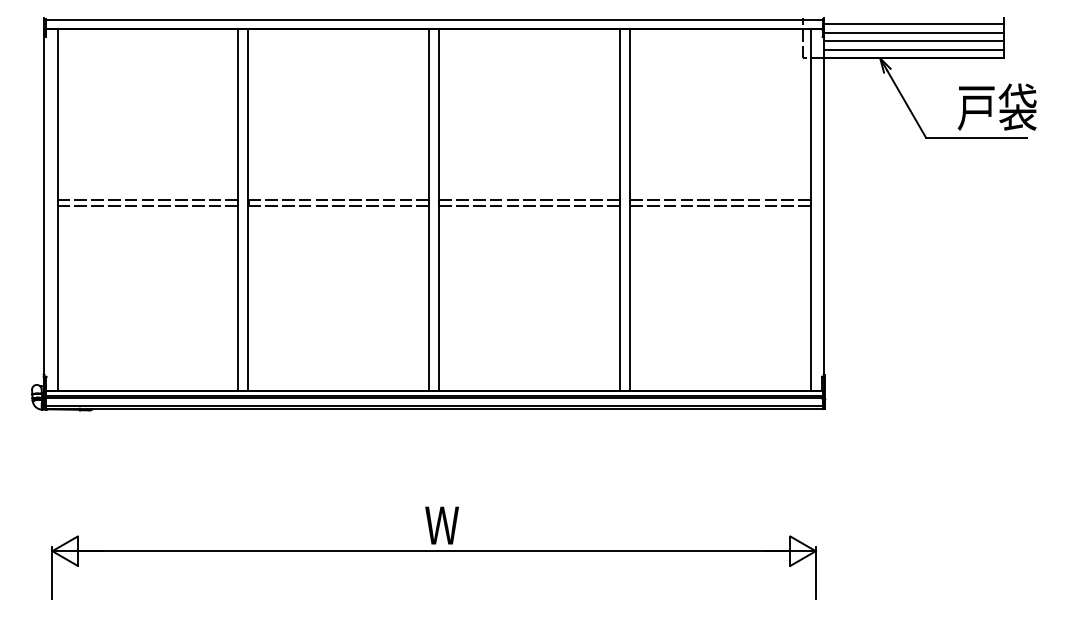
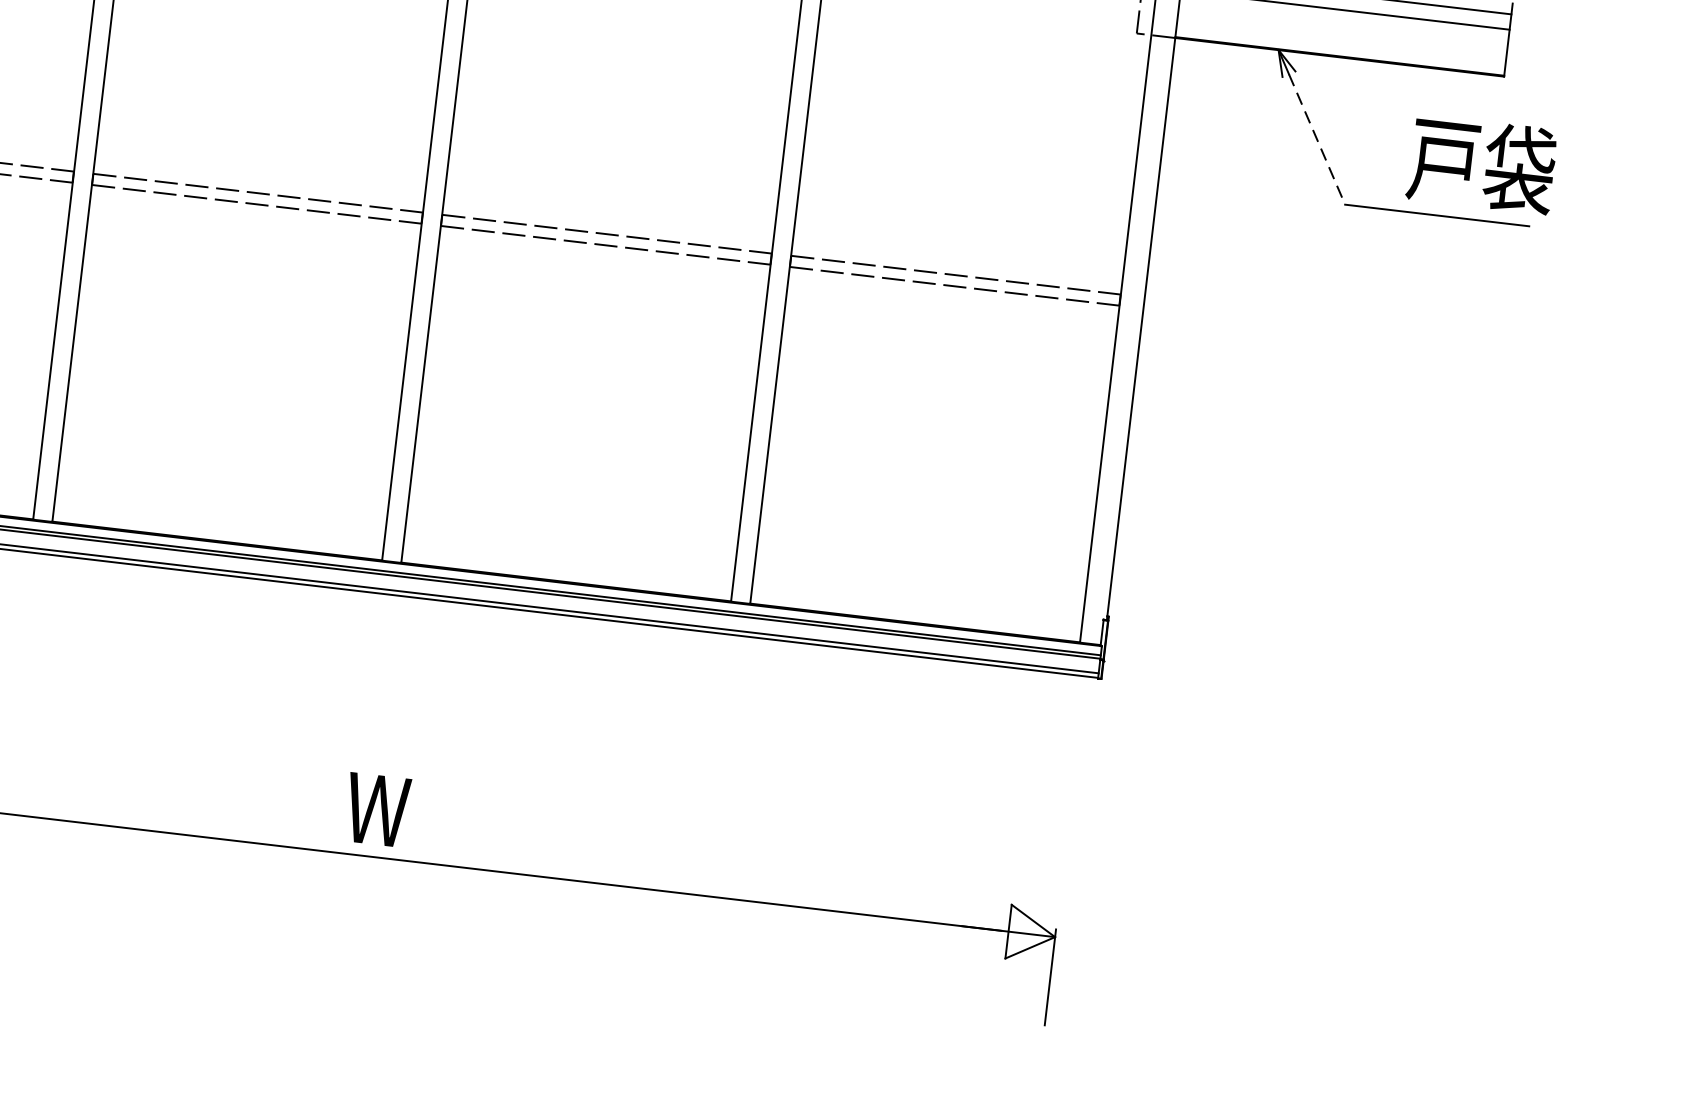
line: (913, 41) -> (1343, 26), removed
line: (913, 49) -> (1341, 40), removed
line: (906, 104) -> (1316, 140), solid -> dashed

